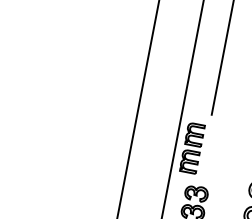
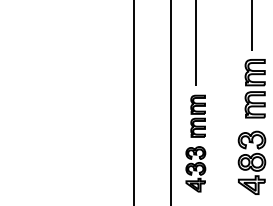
part: (191, 147) -> (197, 115), moved

